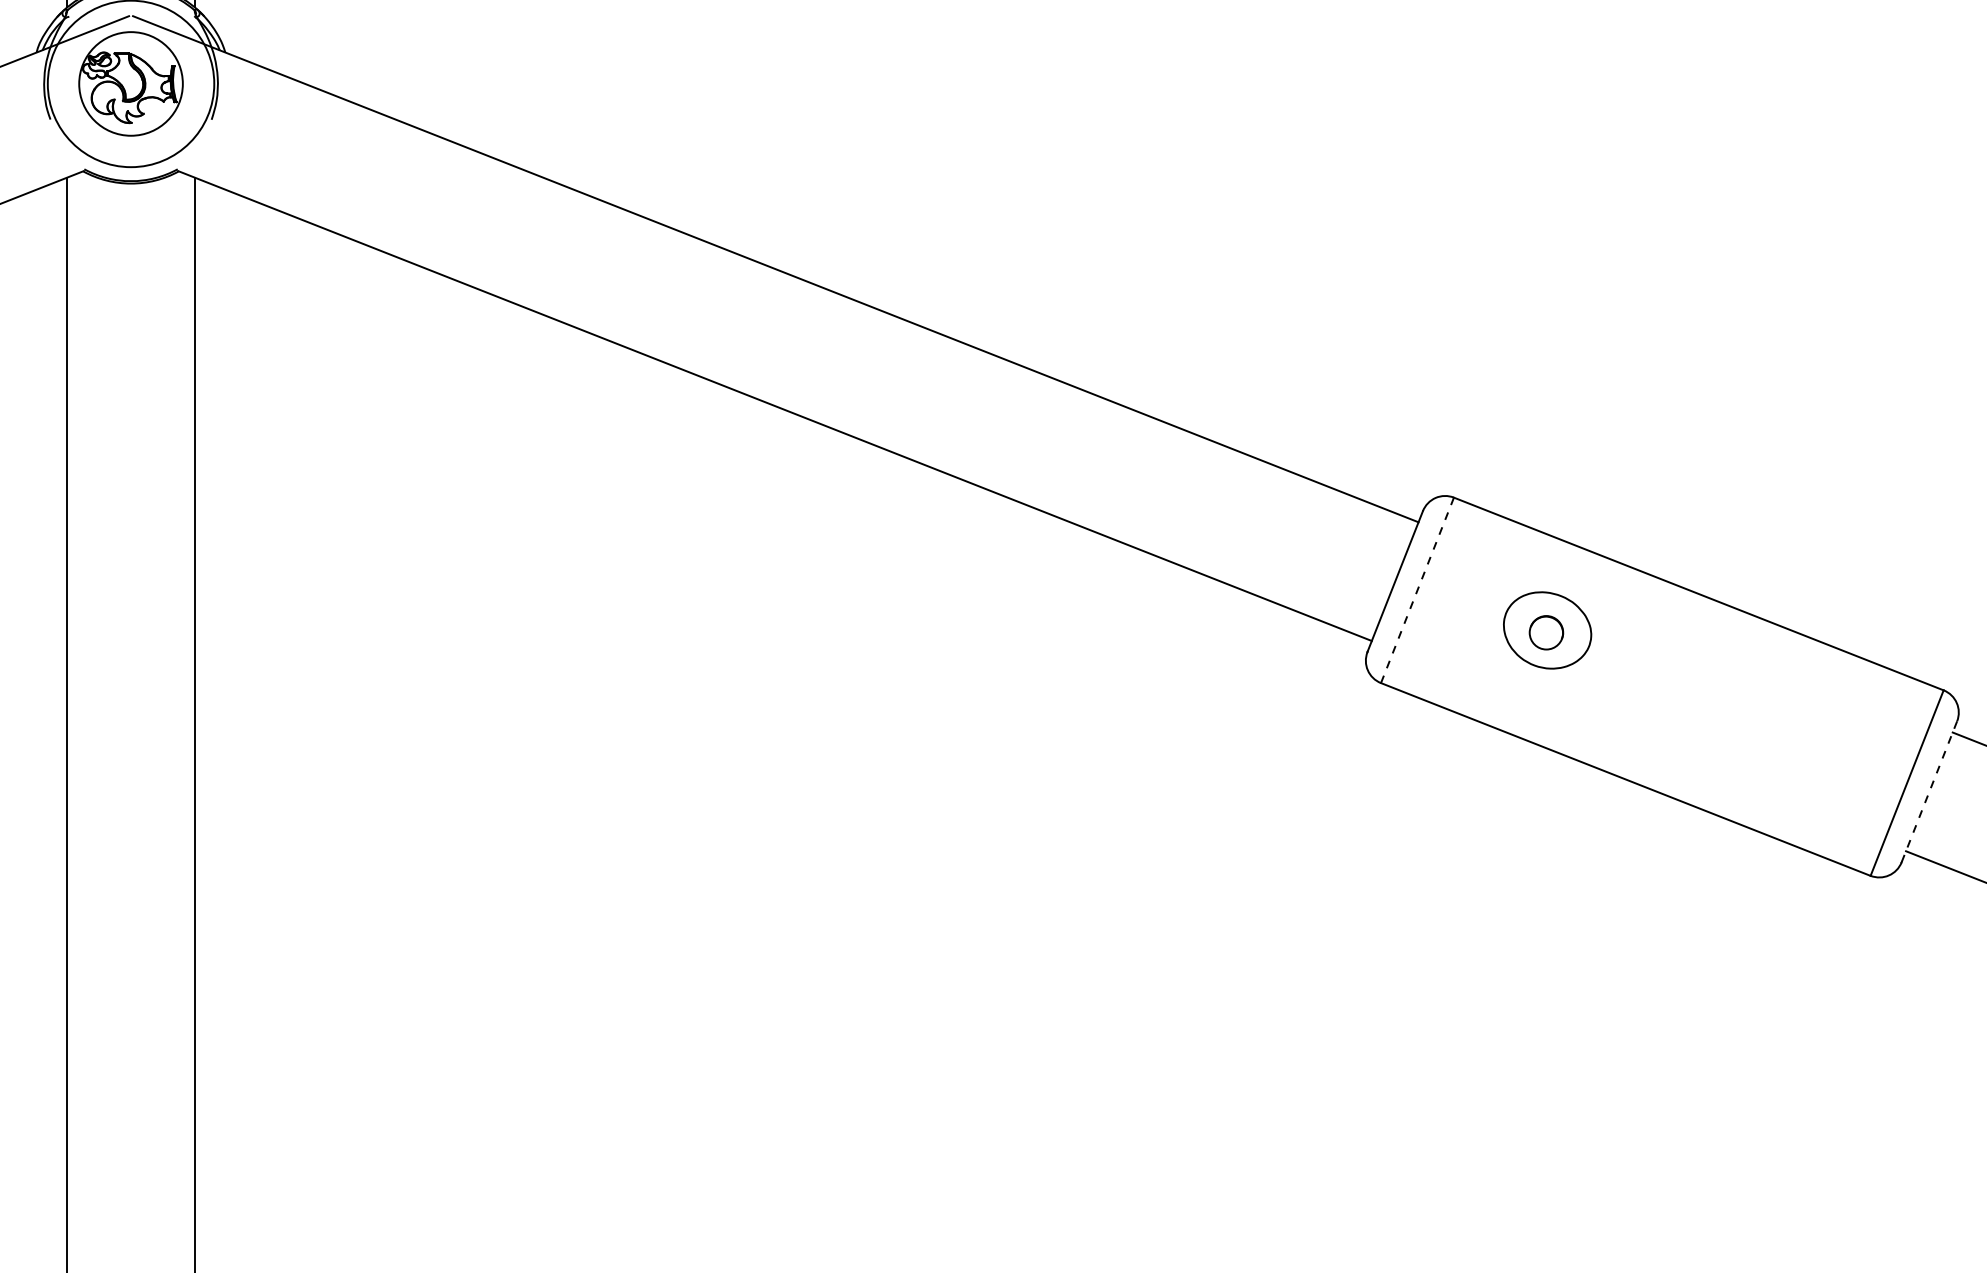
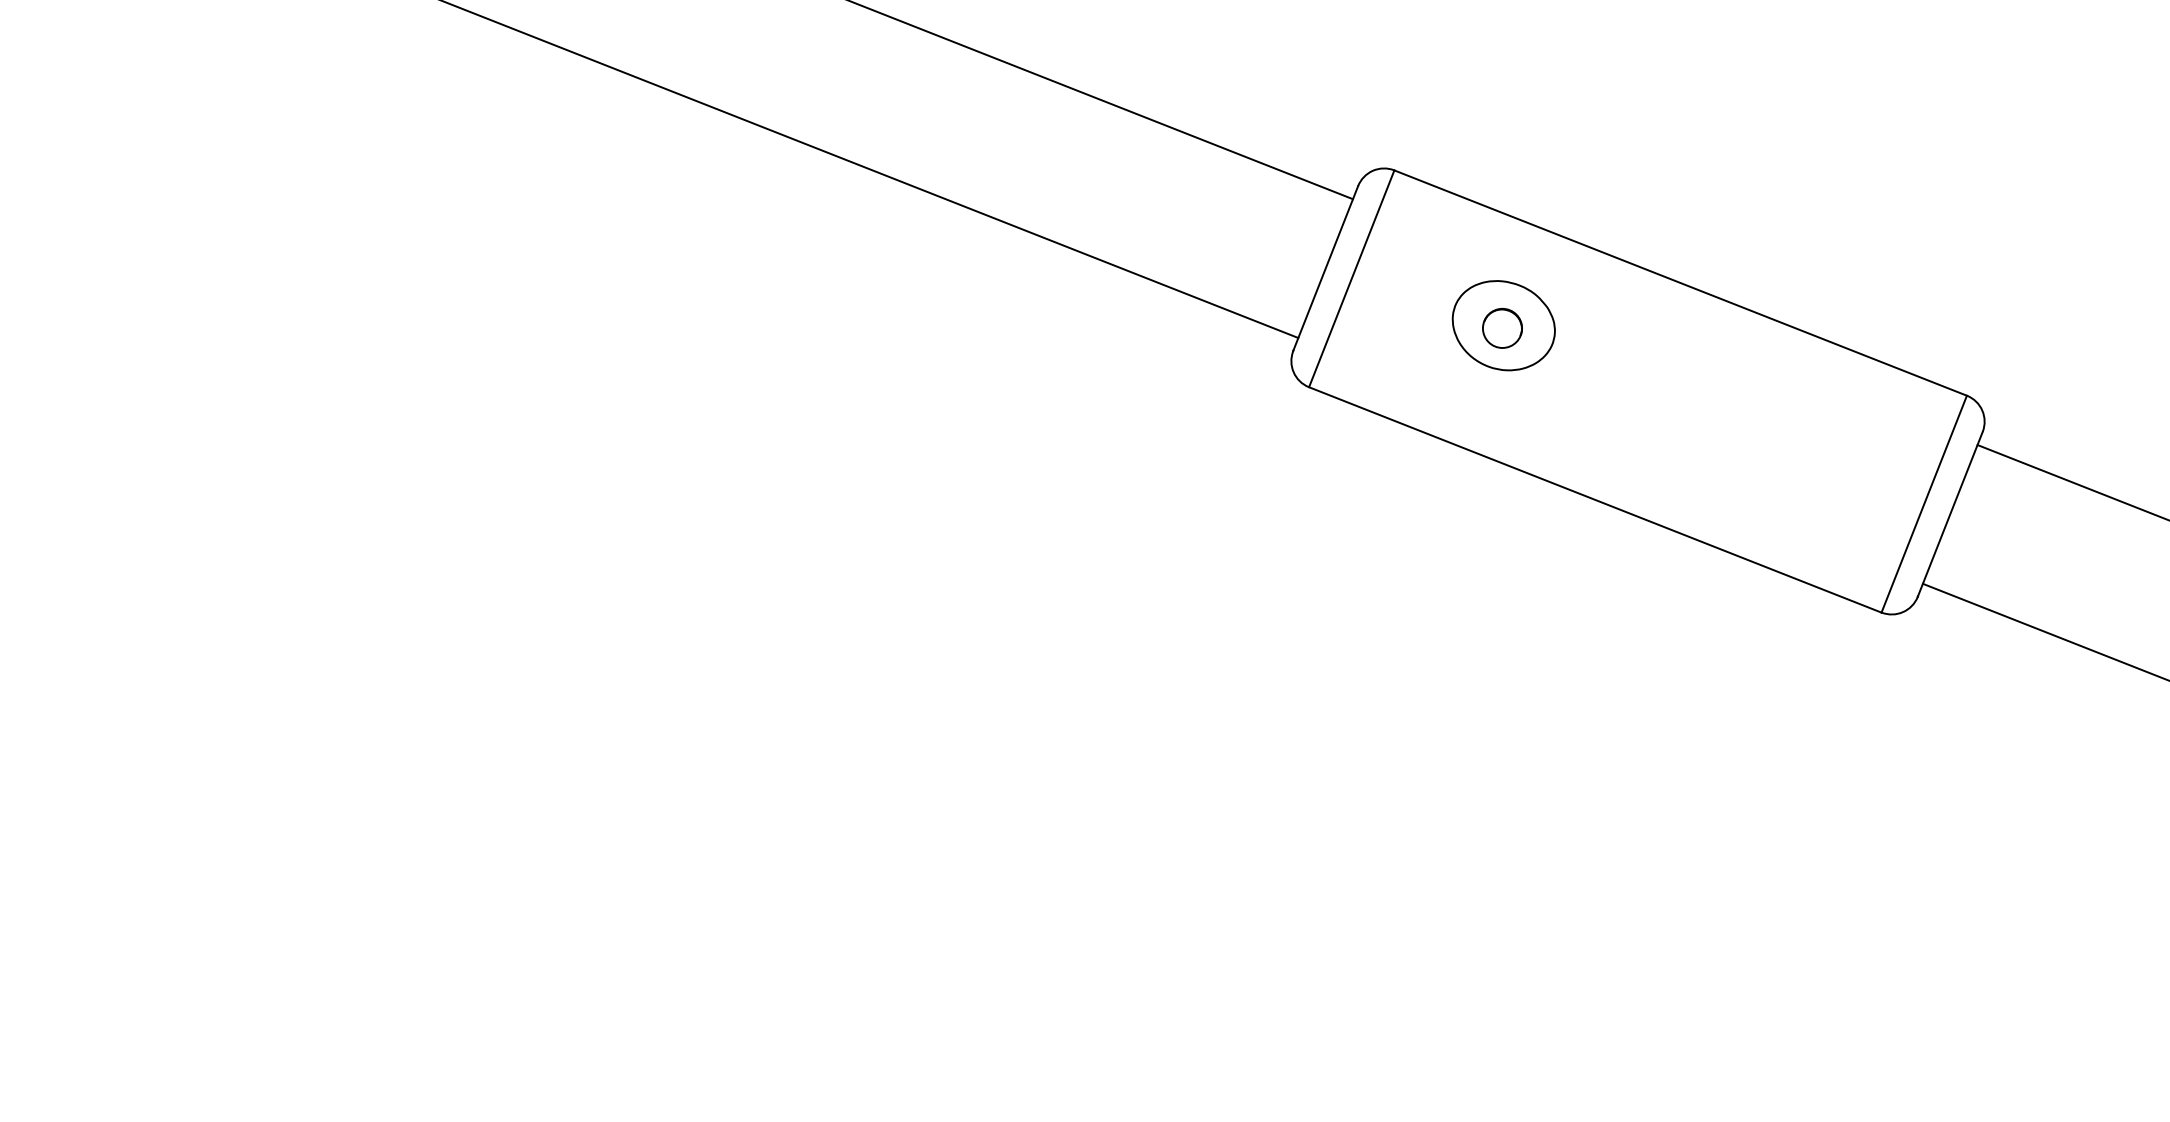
line: (1417, 590) -> (1351, 278), dashed -> solid
line: (1929, 791) -> (1950, 513), dashed -> solid

